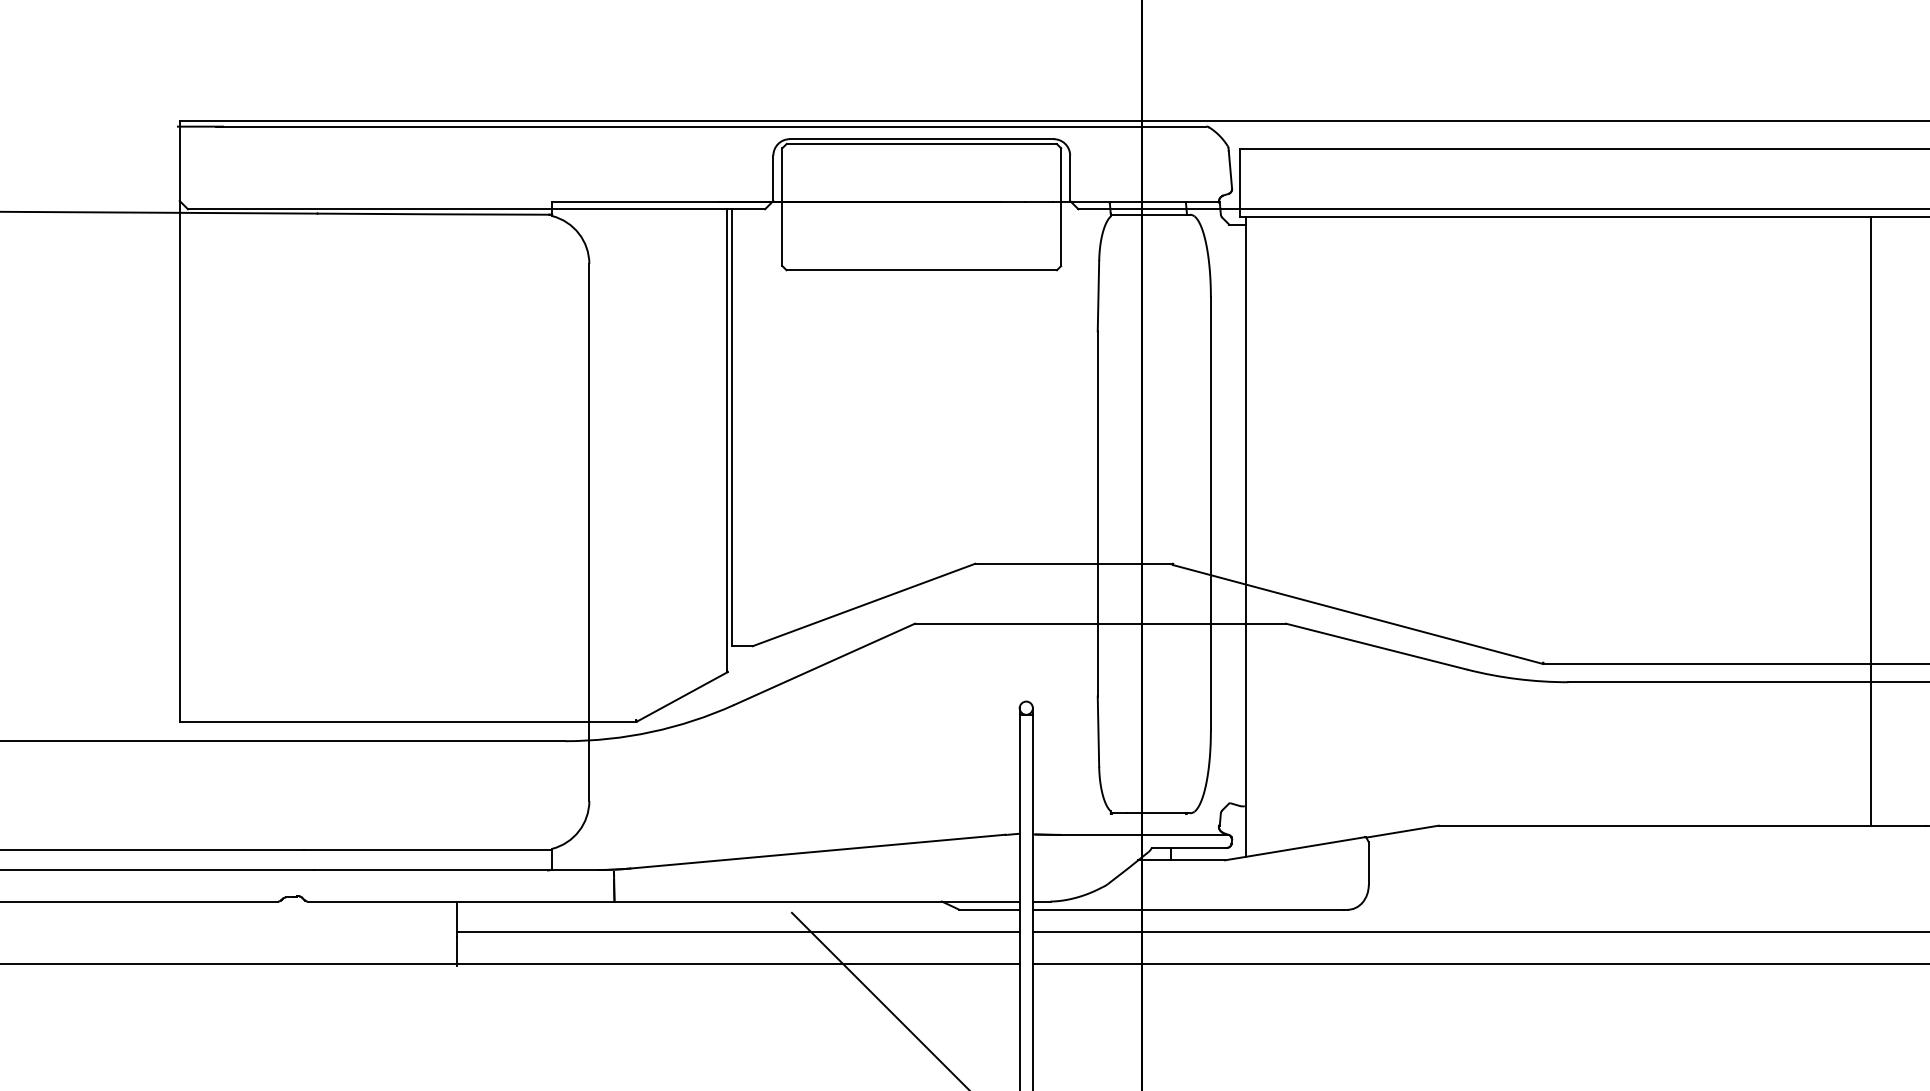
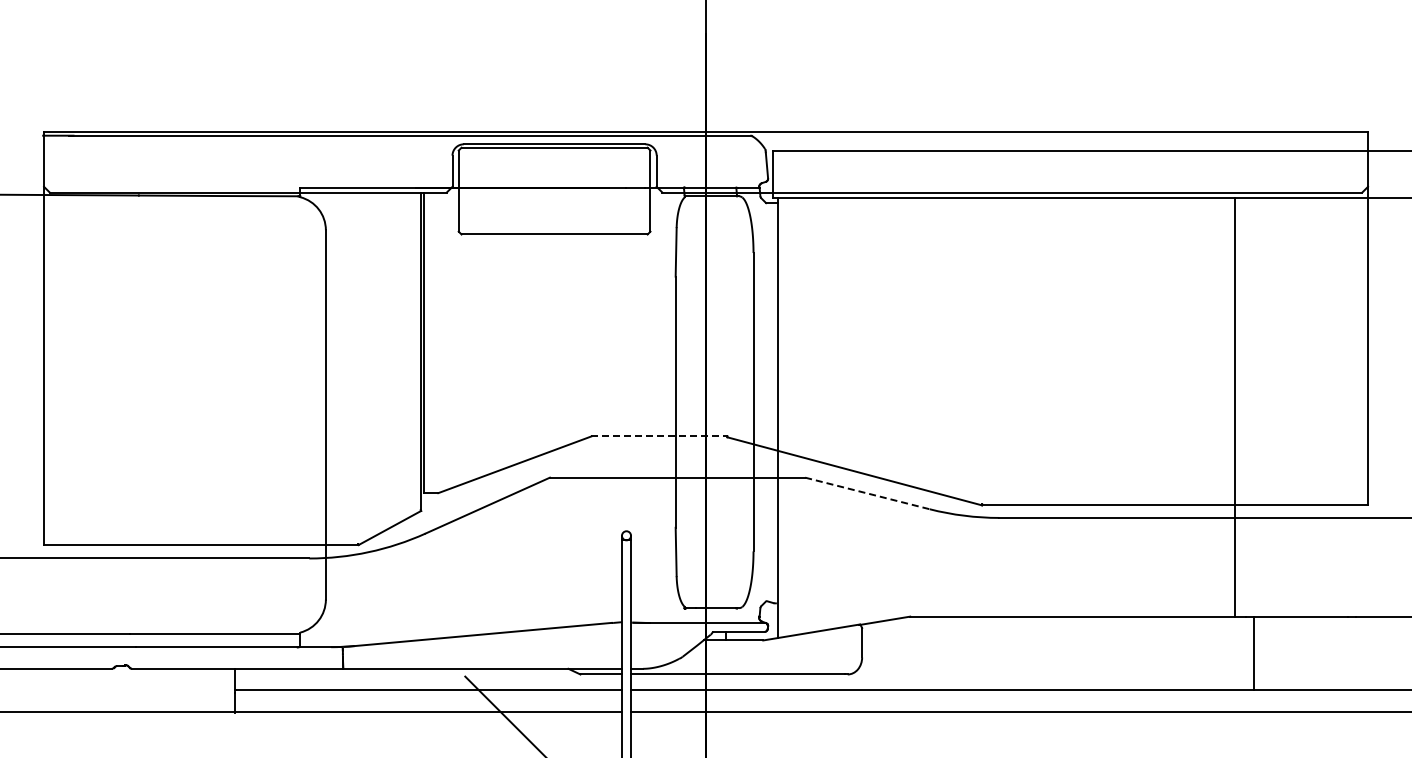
line: (1870, 521) -> (1234, 407), moved
line: (1075, 563) -> (660, 436), solid -> dashed
line: (1376, 646) -> (867, 493), solid -> dashed

